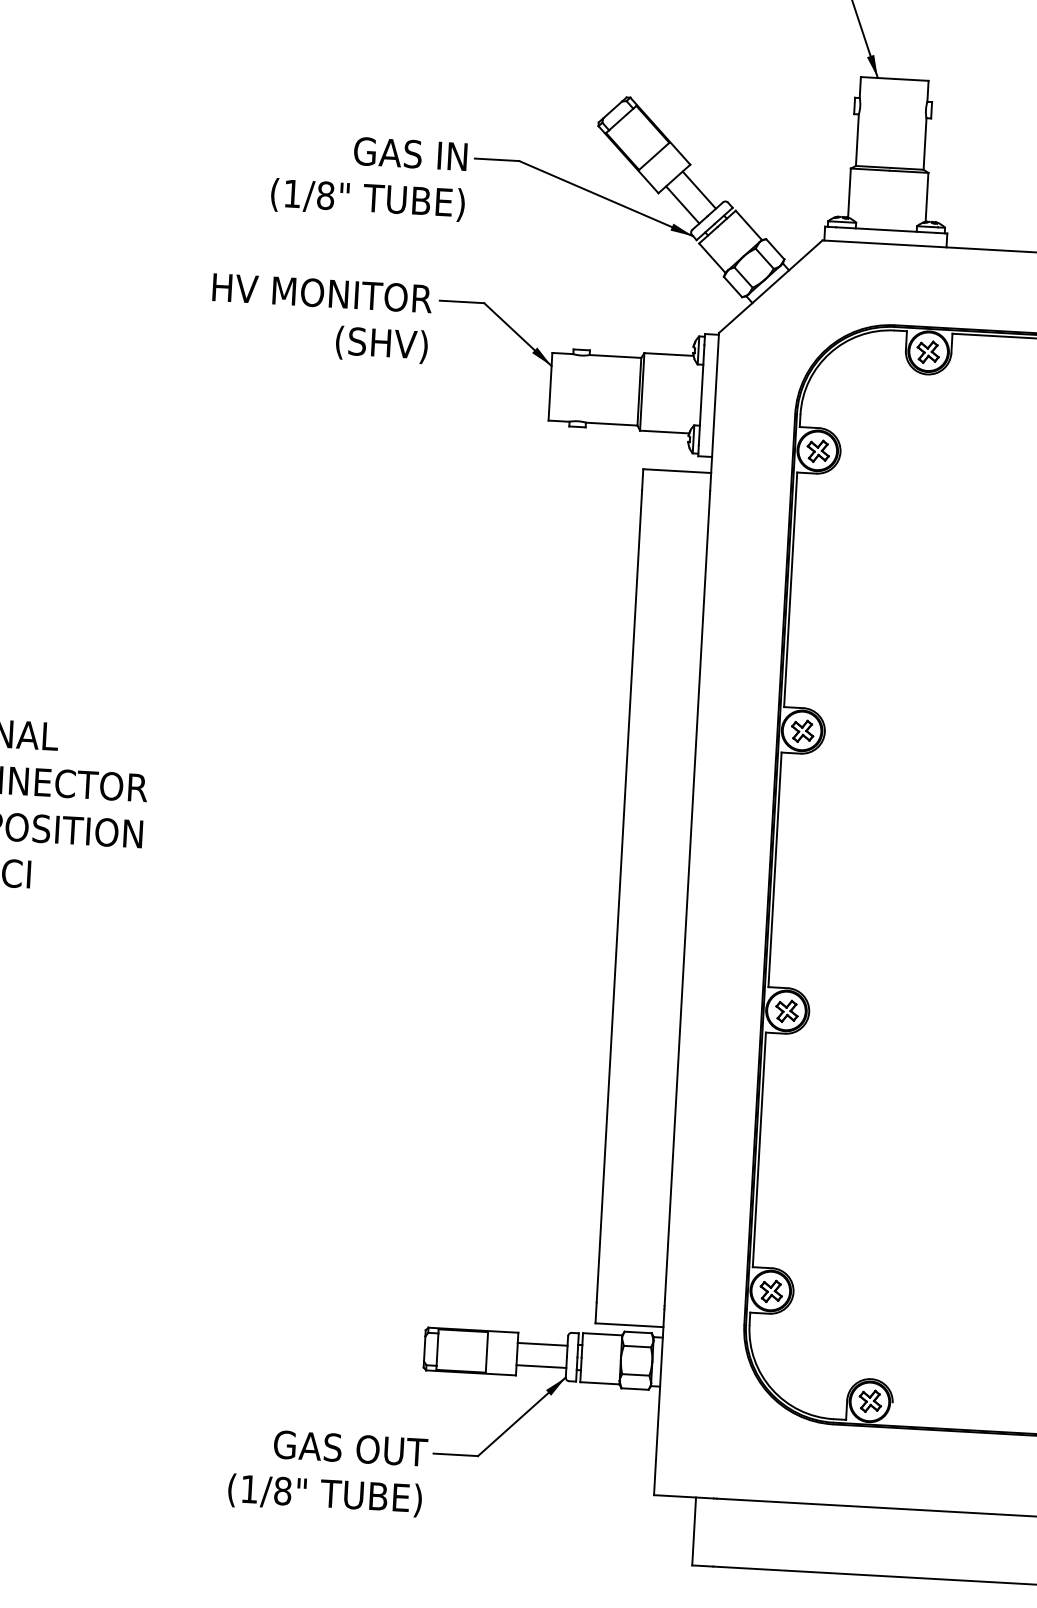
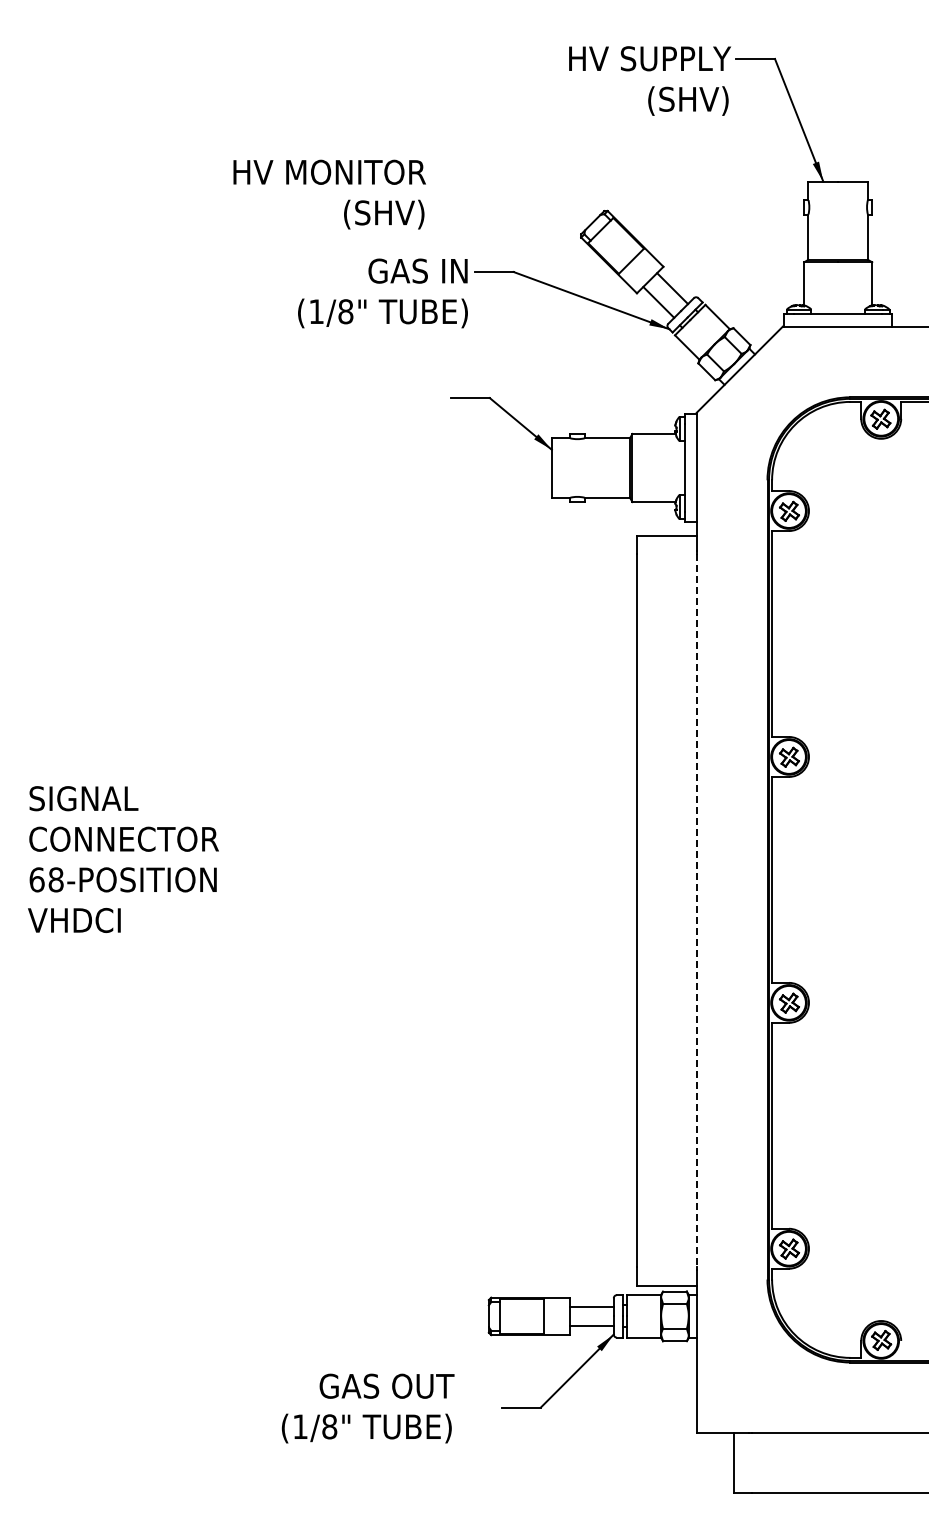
text: (320, 318) -> (329, 194), moved
line: (686, 899) -> (696, 910), solid -> dashed
text: (327, 1472) -> (367, 1408), moved

